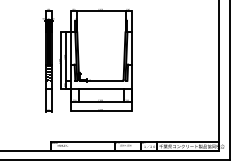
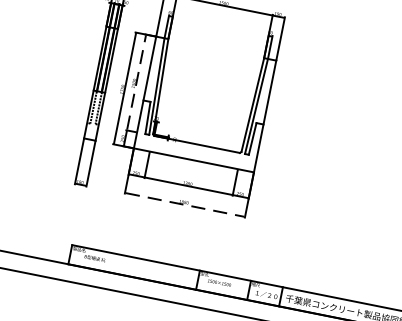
line: (66, 56) -> (137, 82), solid -> dashed
line: (101, 111) -> (185, 205), solid -> dashed

